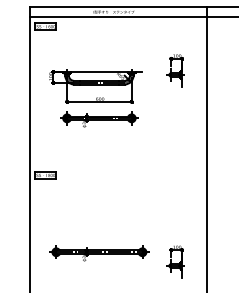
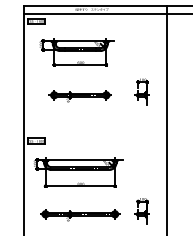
part: (175, 70) -> (141, 91), moved
part: (94, 86) -> (76, 52), moved
part: (97, 214) -> (78, 172), added
part: (99, 253) -> (80, 215), moved

